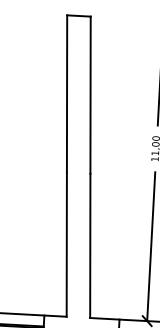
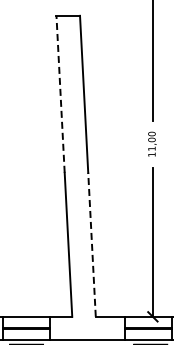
line: (66, 94) -> (60, 94), solid -> dashed
line: (89, 245) -> (91, 244), solid -> dashed

